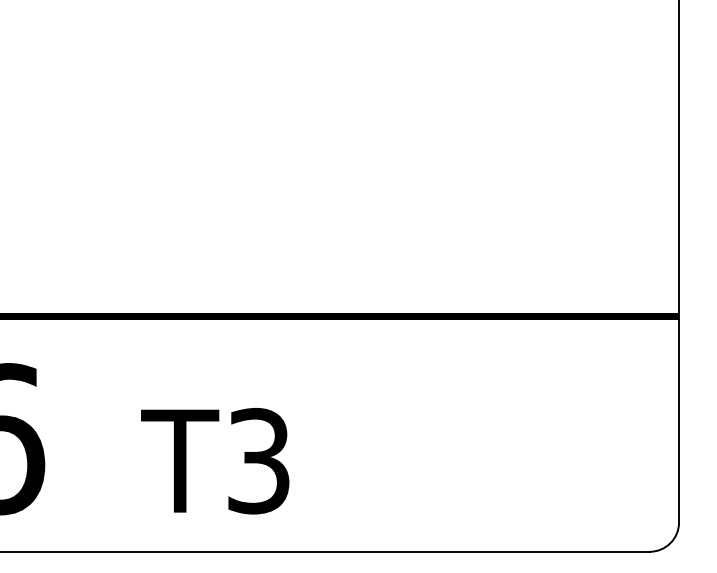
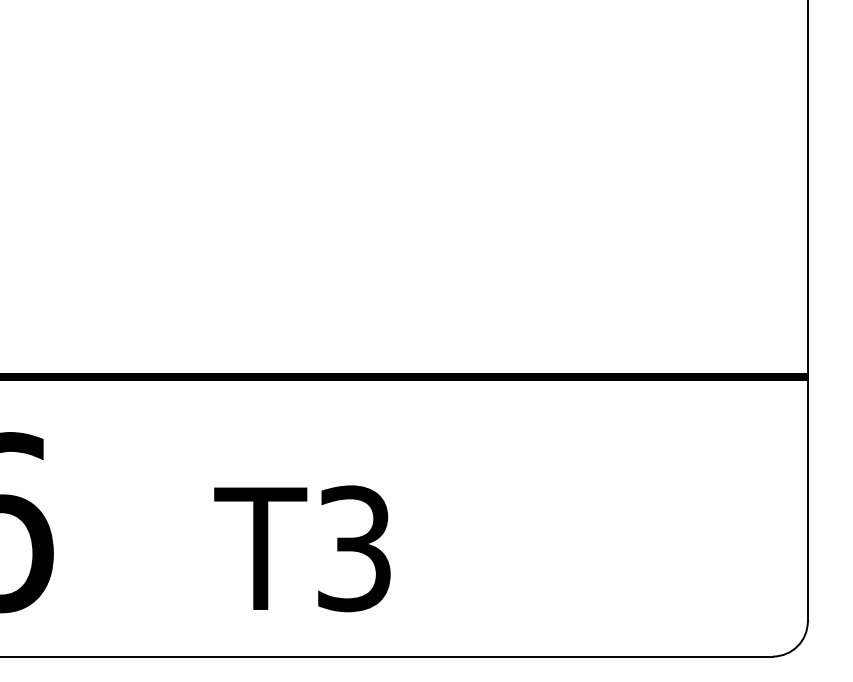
text: (215, 461) -> (302, 549), moved

